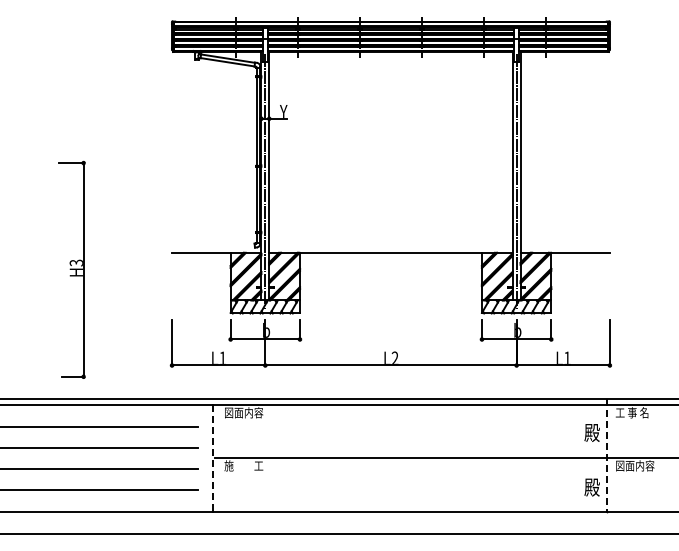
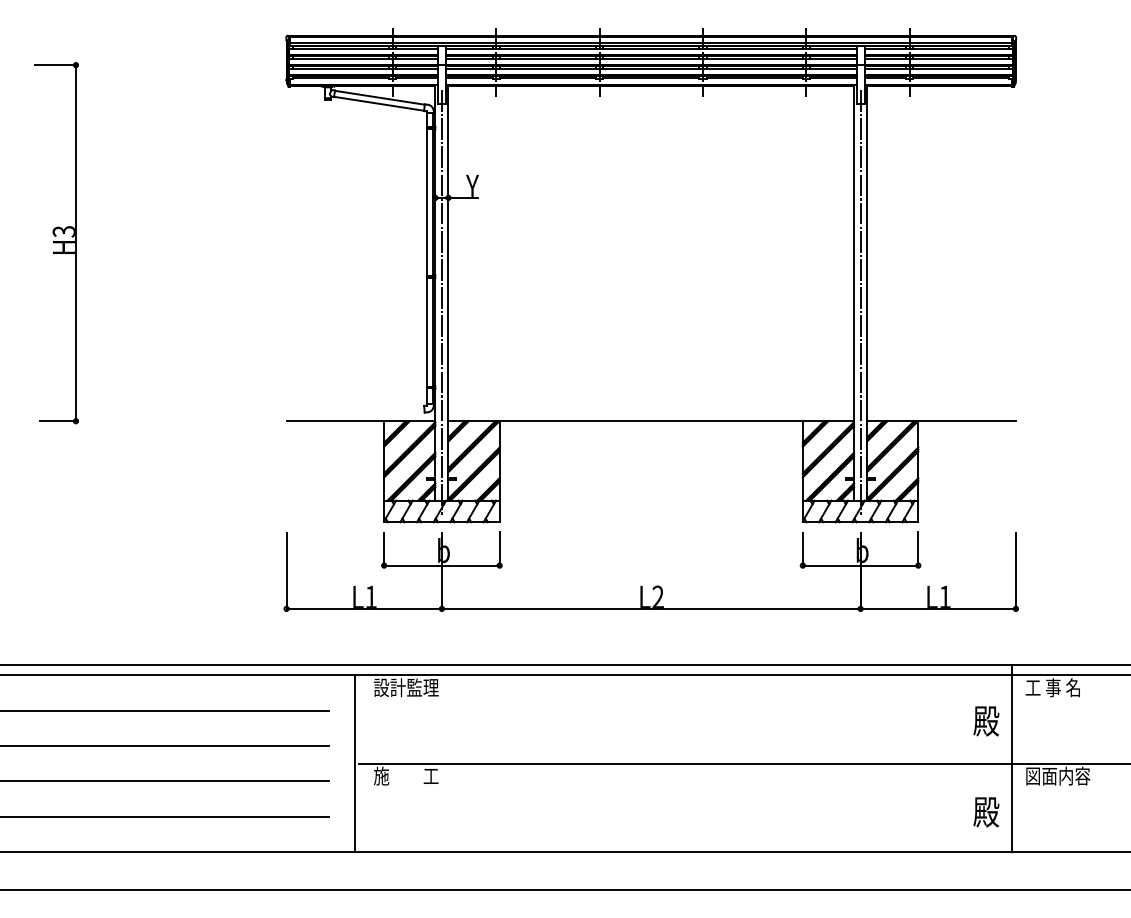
part: (71, 269) -> (55, 242), moved
text: (243, 412) -> (405, 687), 図面内容 -> 設計監理
line: (607, 455) -> (1011, 758), dashed -> solid
line: (212, 458) -> (353, 763), dashed -> solid

